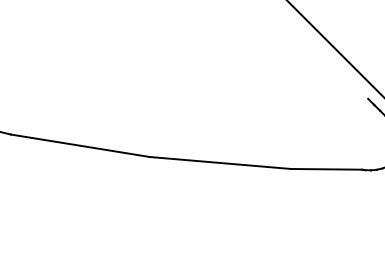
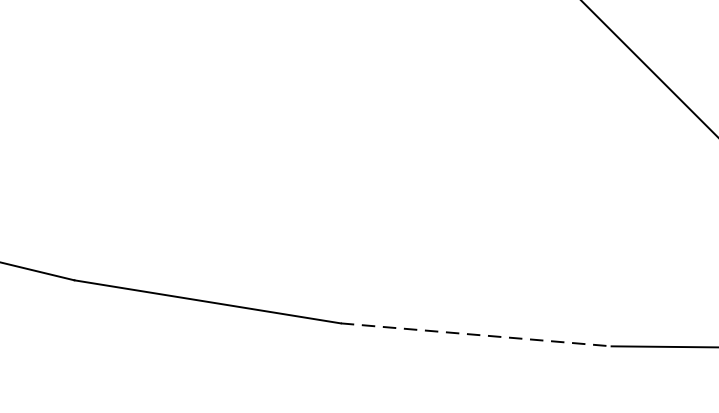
line: (220, 162) -> (476, 333), solid -> dashed

